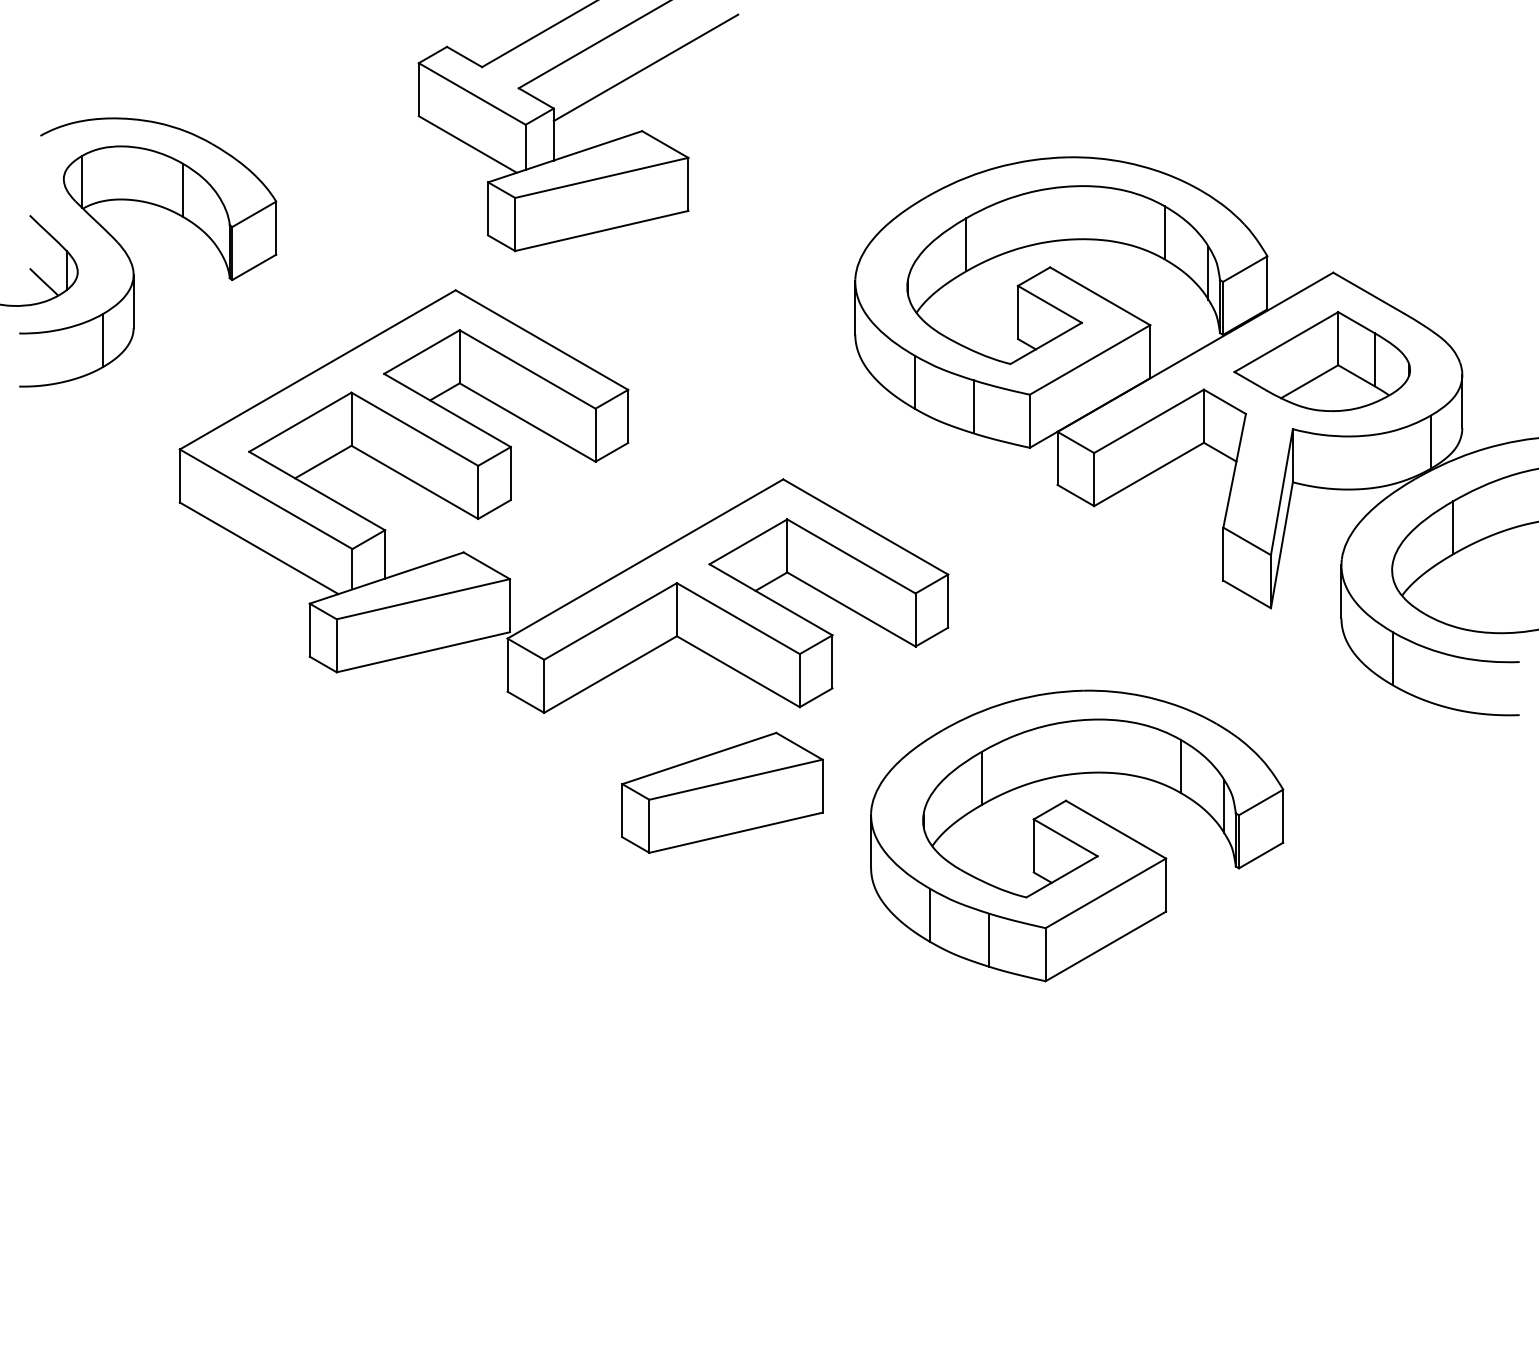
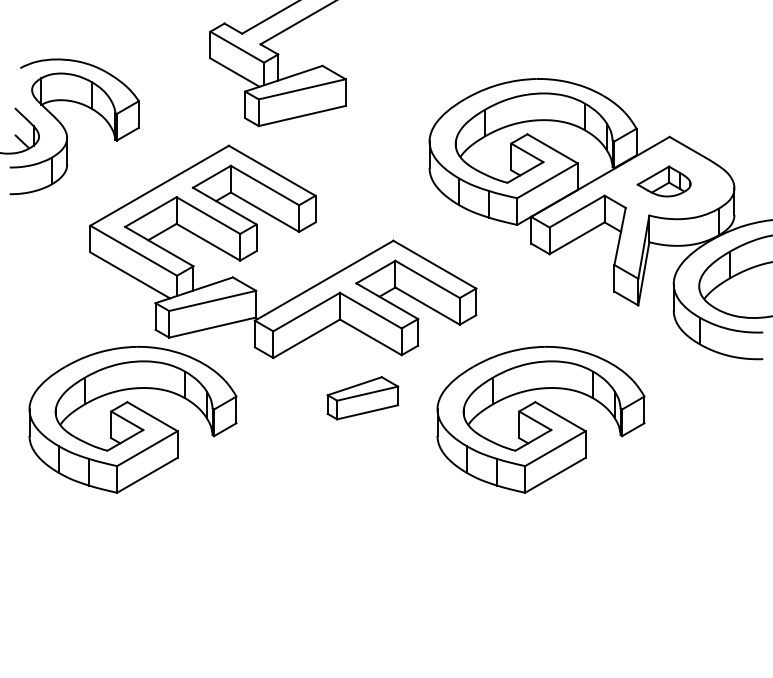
line: (646, 66) -> (324, 33), removed
part: (1323, 361) -> (664, 181), size x0.6
part: (721, 793) -> (362, 398), size x0.7
part: (263, 835) -> (132, 419), added

